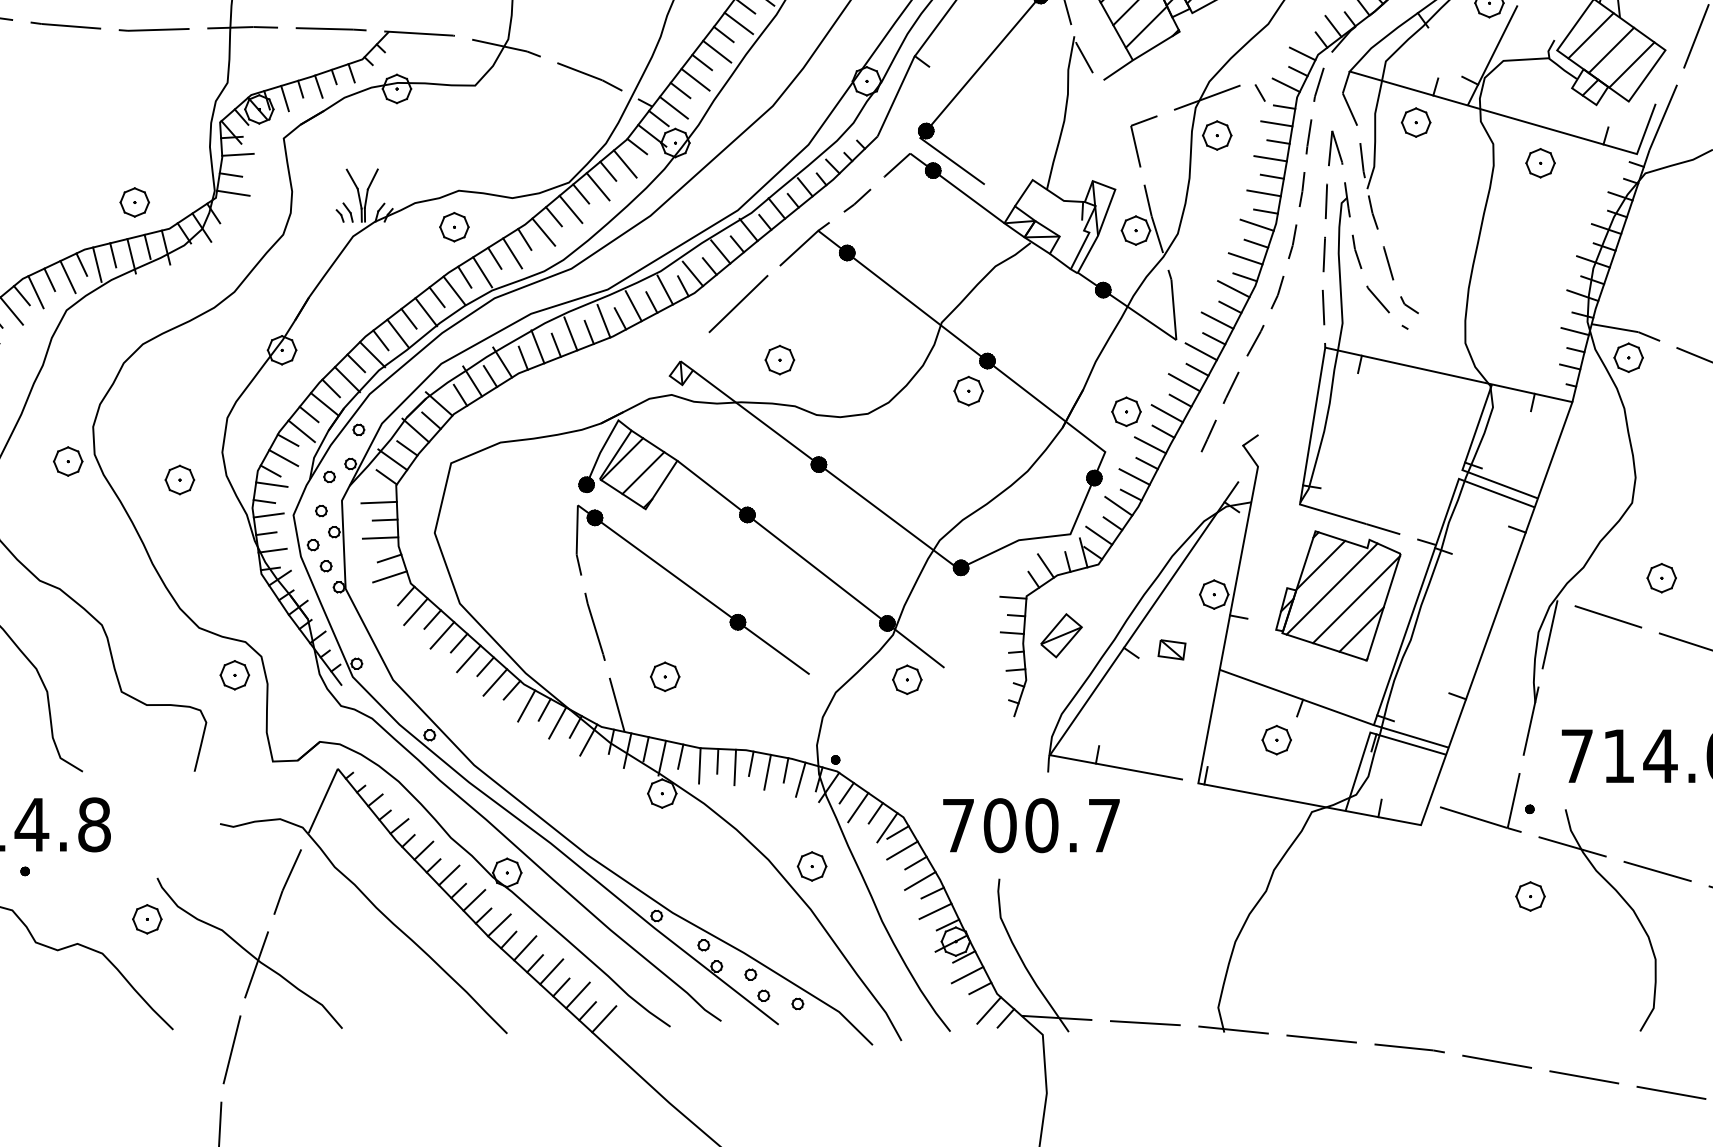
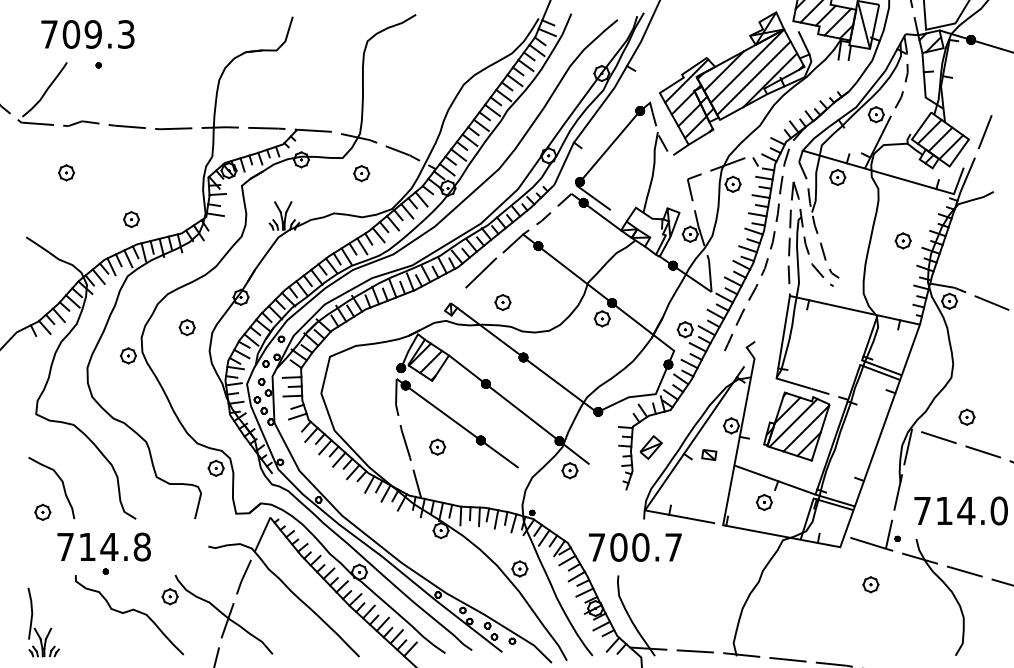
part: (1539, 162) -> (902, 240), moved
part: (134, 202) -> (131, 219), moved
part: (454, 227) -> (361, 173), moved
part: (178, 479) -> (186, 327), moved
part: (664, 675) -> (437, 446), moved
part: (1529, 895) -> (870, 584), moved

